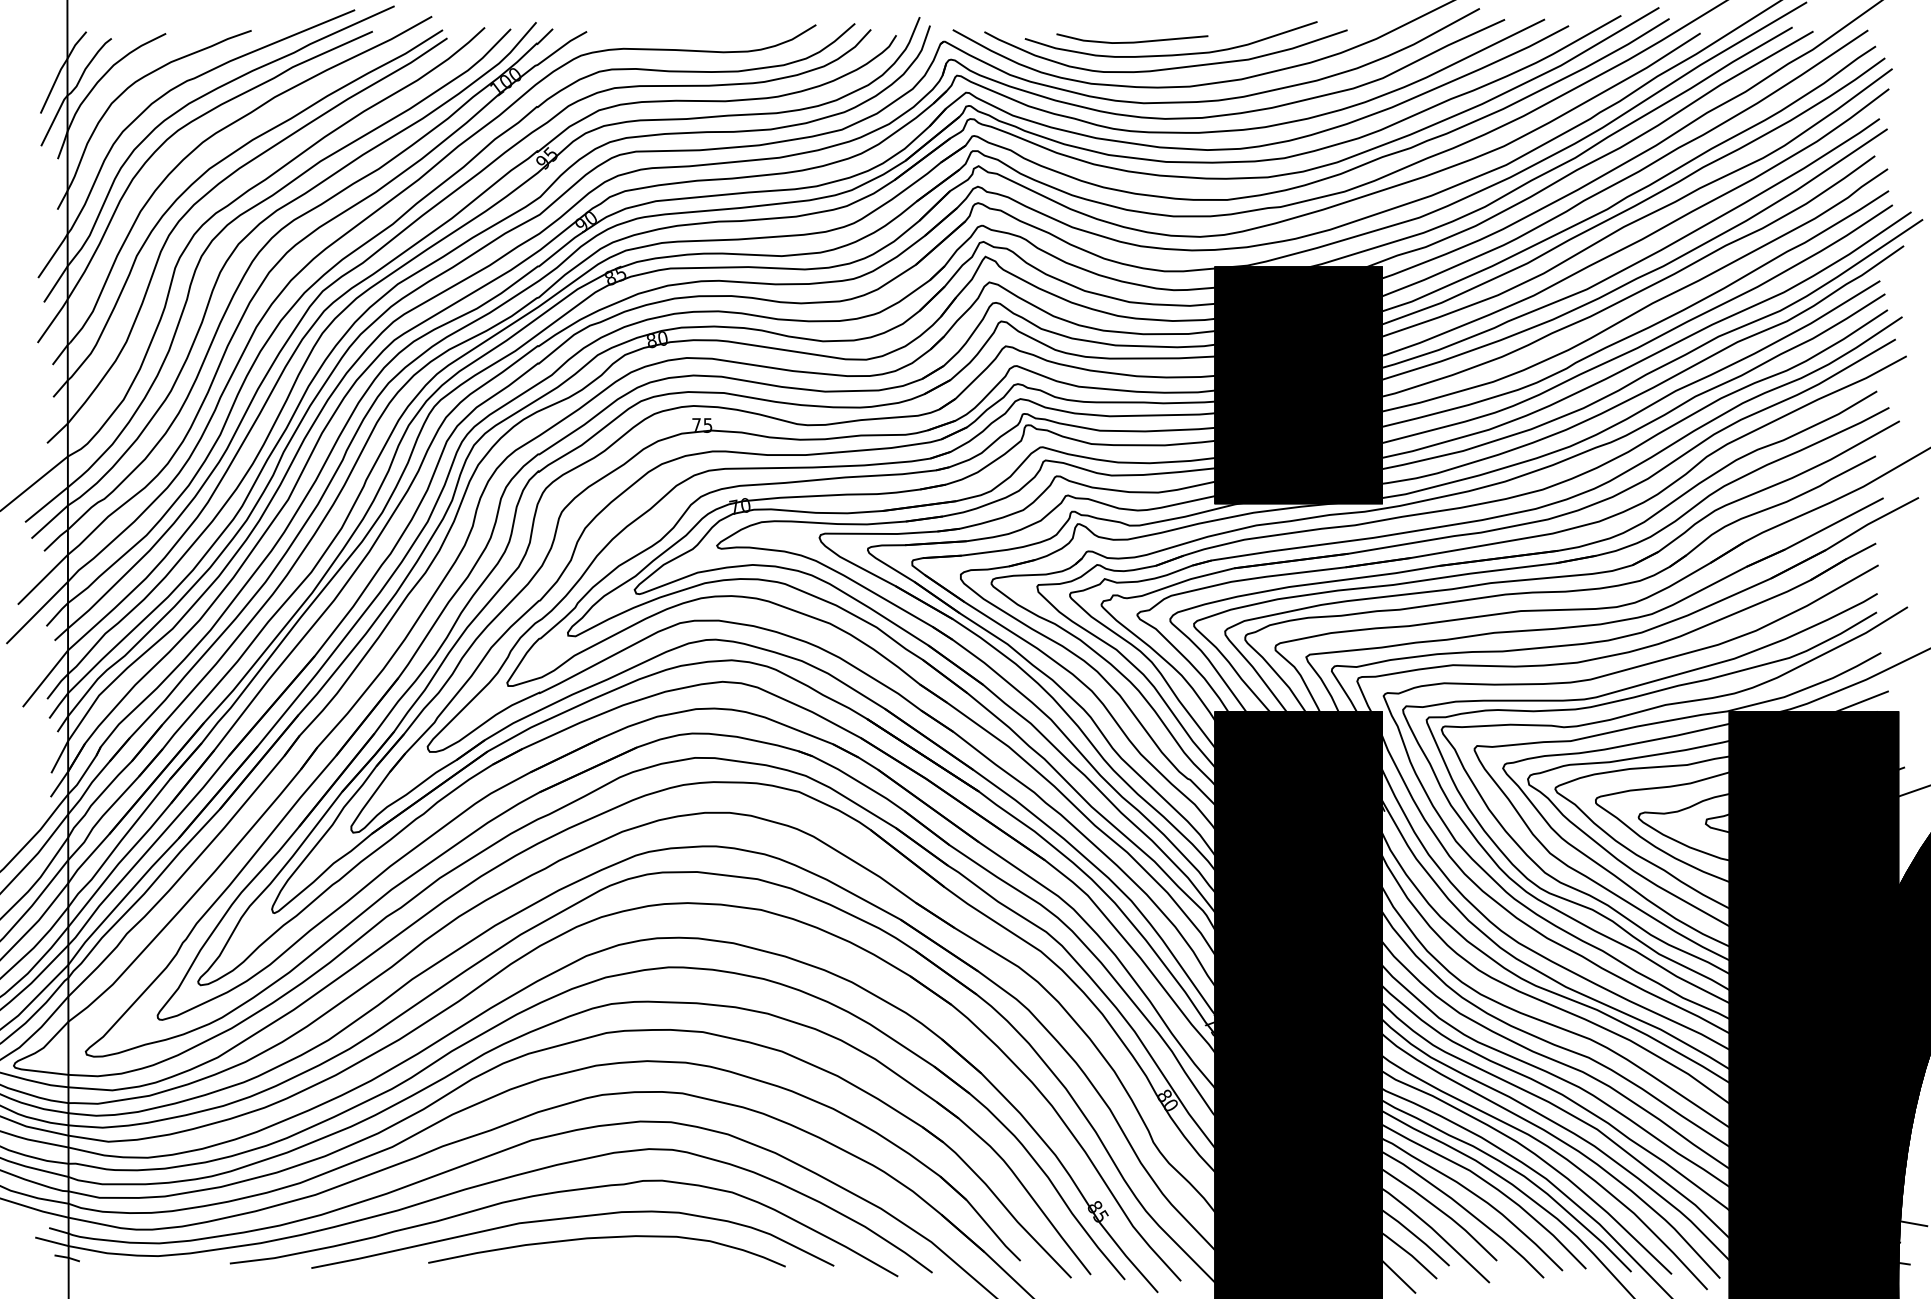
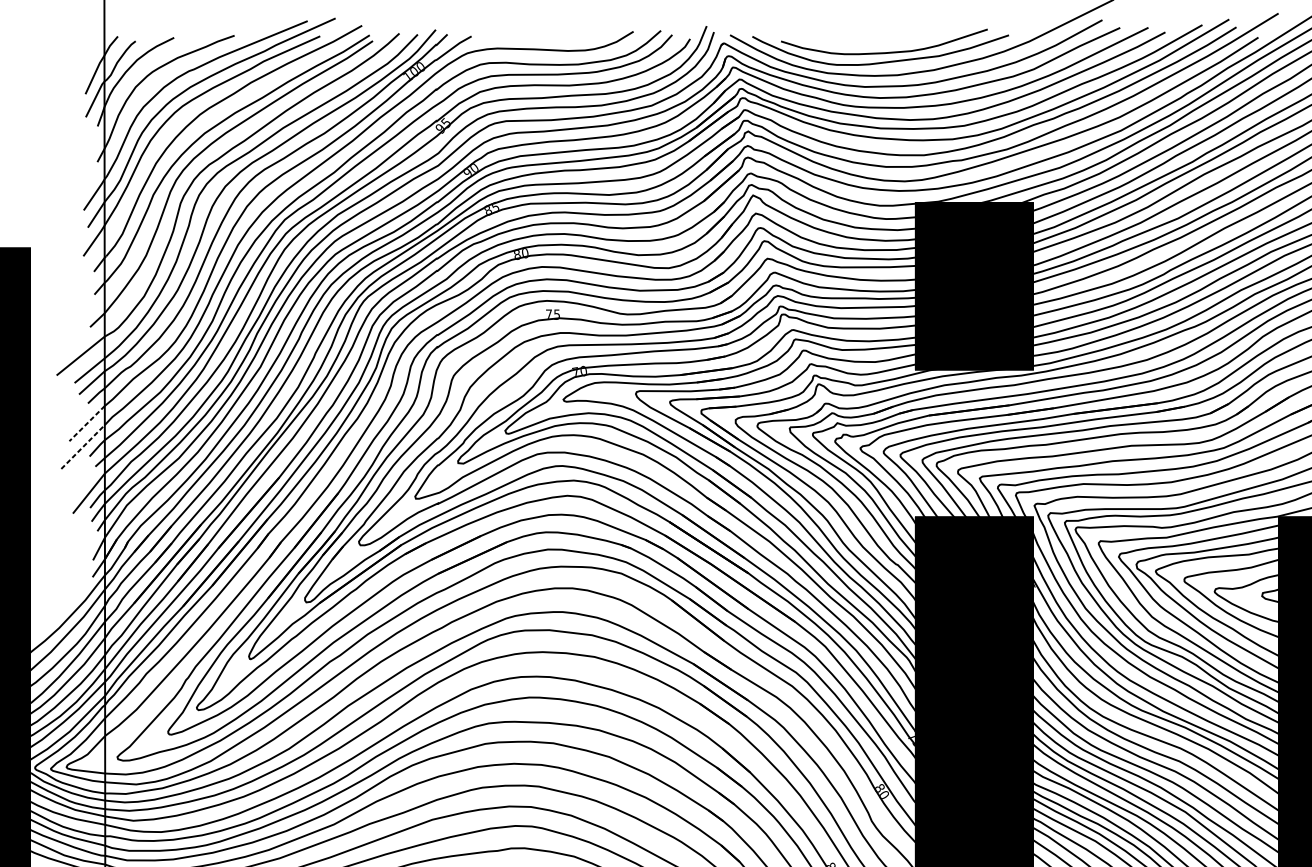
line: (1132, 41) -> (857, 43), removed
line: (42, 580) -> (86, 424), solid -> dashed
line: (37, 612) -> (83, 446), solid -> dashed

